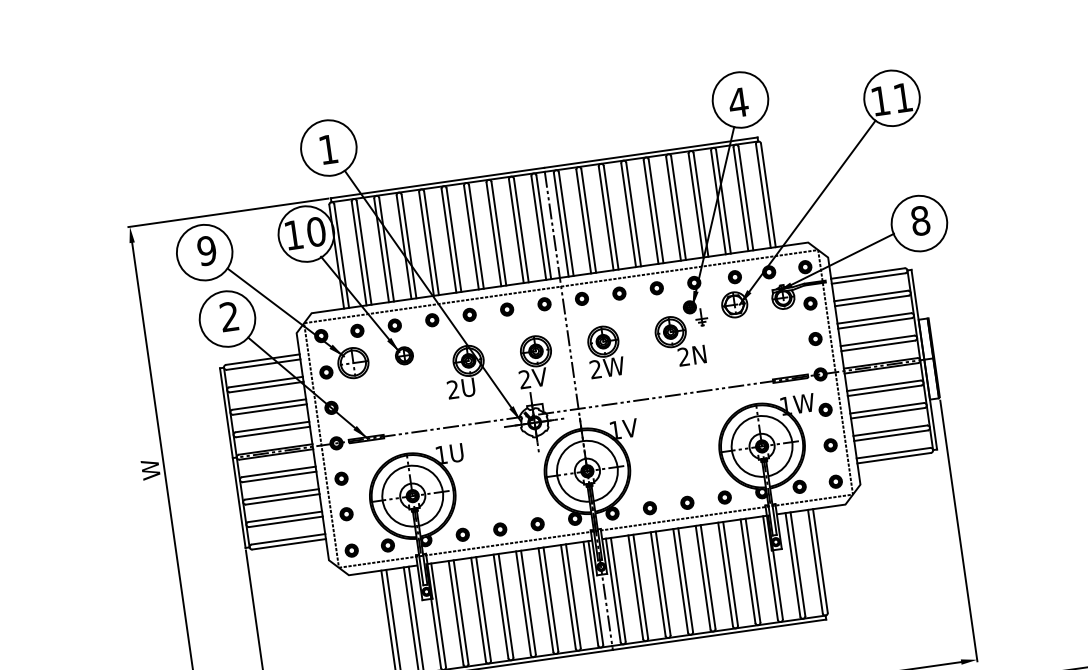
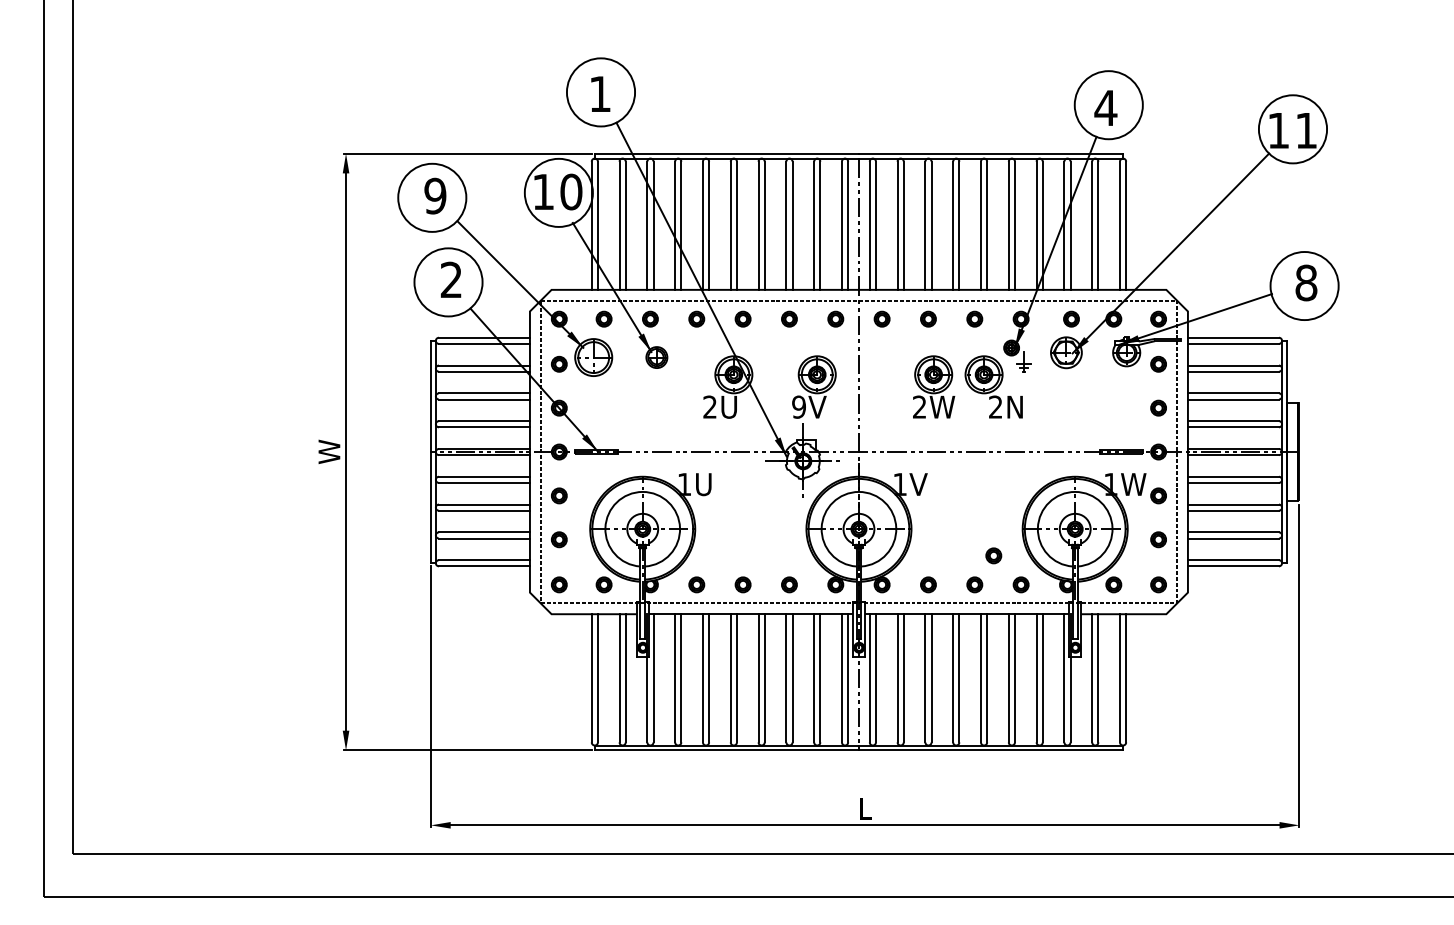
part: (605, 351) -> (934, 386), moved
text: (524, 379) -> (798, 406), 2V -> 9V
part: (699, 477) -> (993, 555), added

